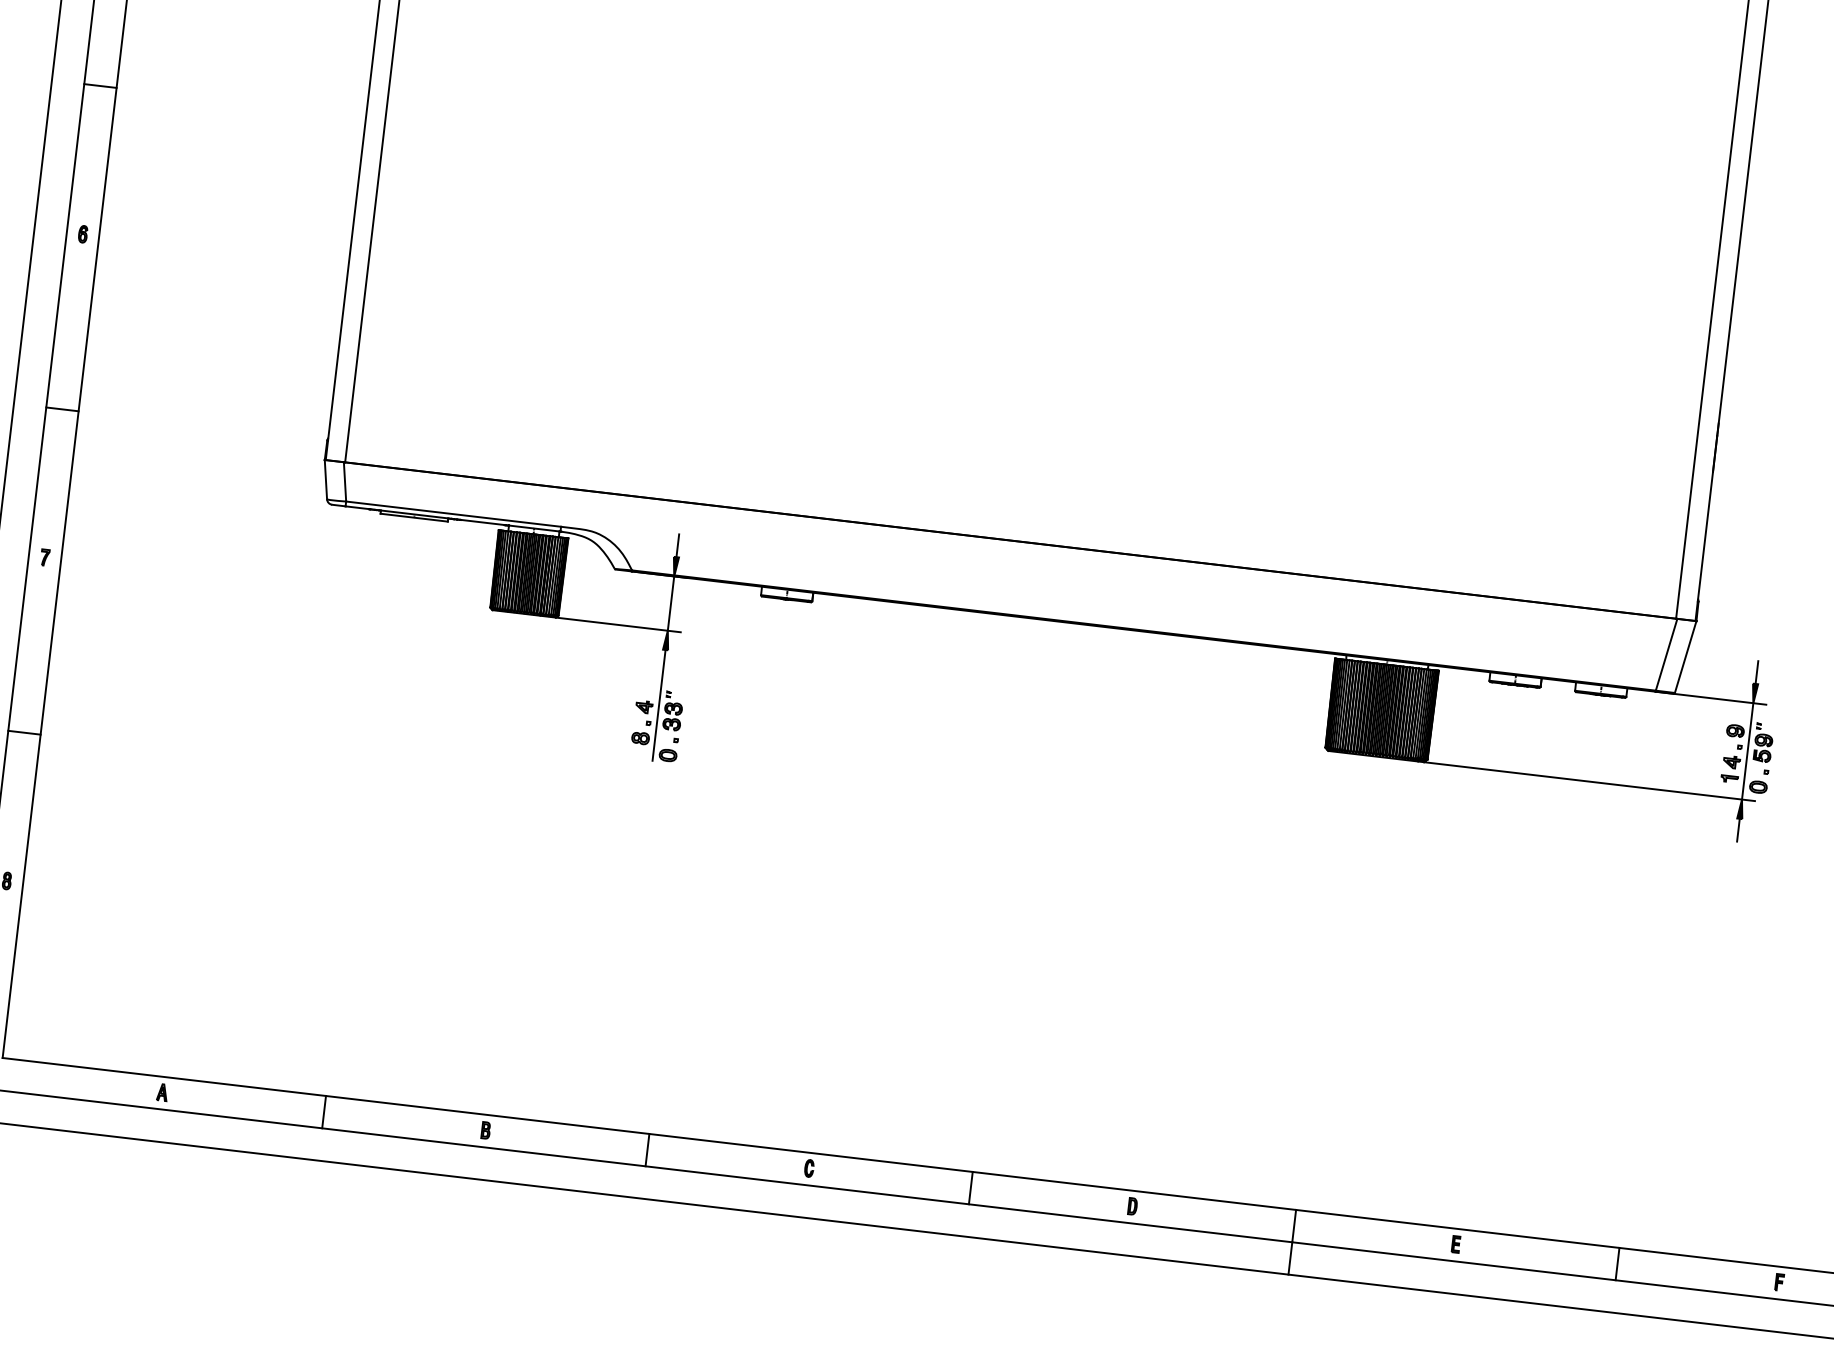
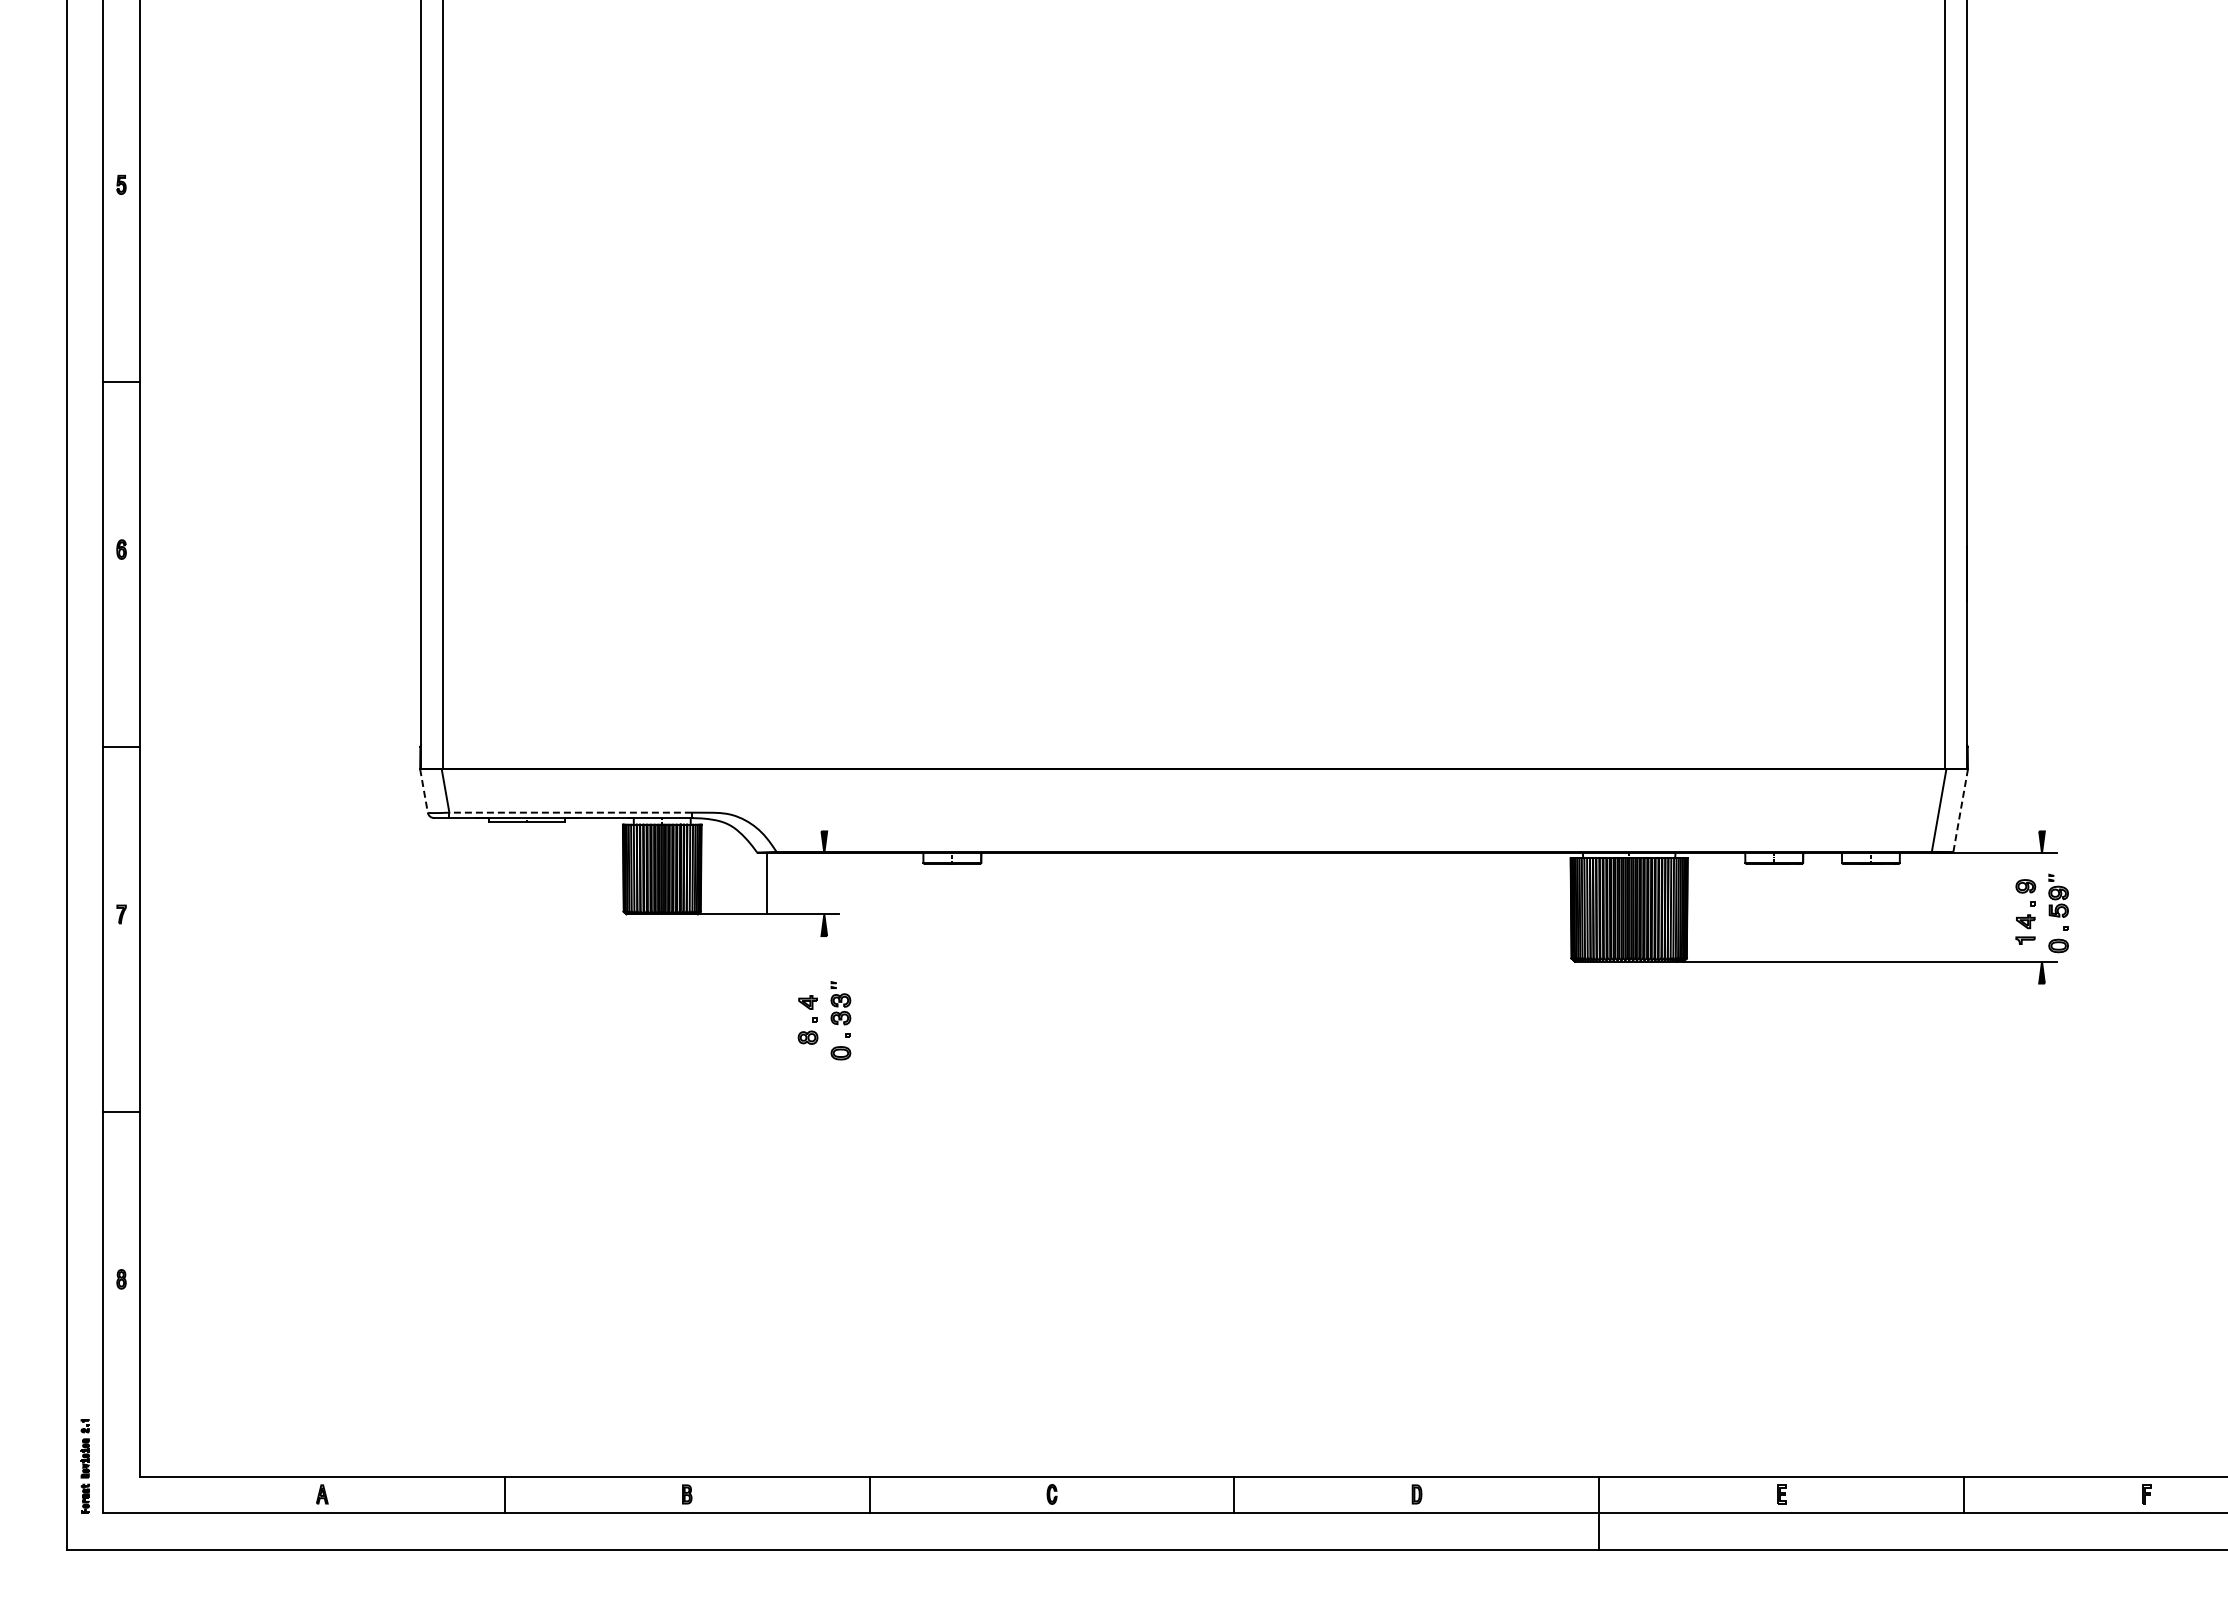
line: (326, 480) -> (424, 791), solid -> dashed
line: (453, 514) -> (570, 812), solid -> dashed
line: (677, 545) -> (824, 818), removed
line: (671, 603) -> (767, 883), moved
line: (1685, 656) -> (1960, 810), solid -> dashed
line: (1757, 672) -> (2042, 818), removed
line: (659, 705) -> (824, 998), removed
line: (1748, 751) -> (2042, 907), removed
line: (1738, 830) -> (2042, 996), removed

